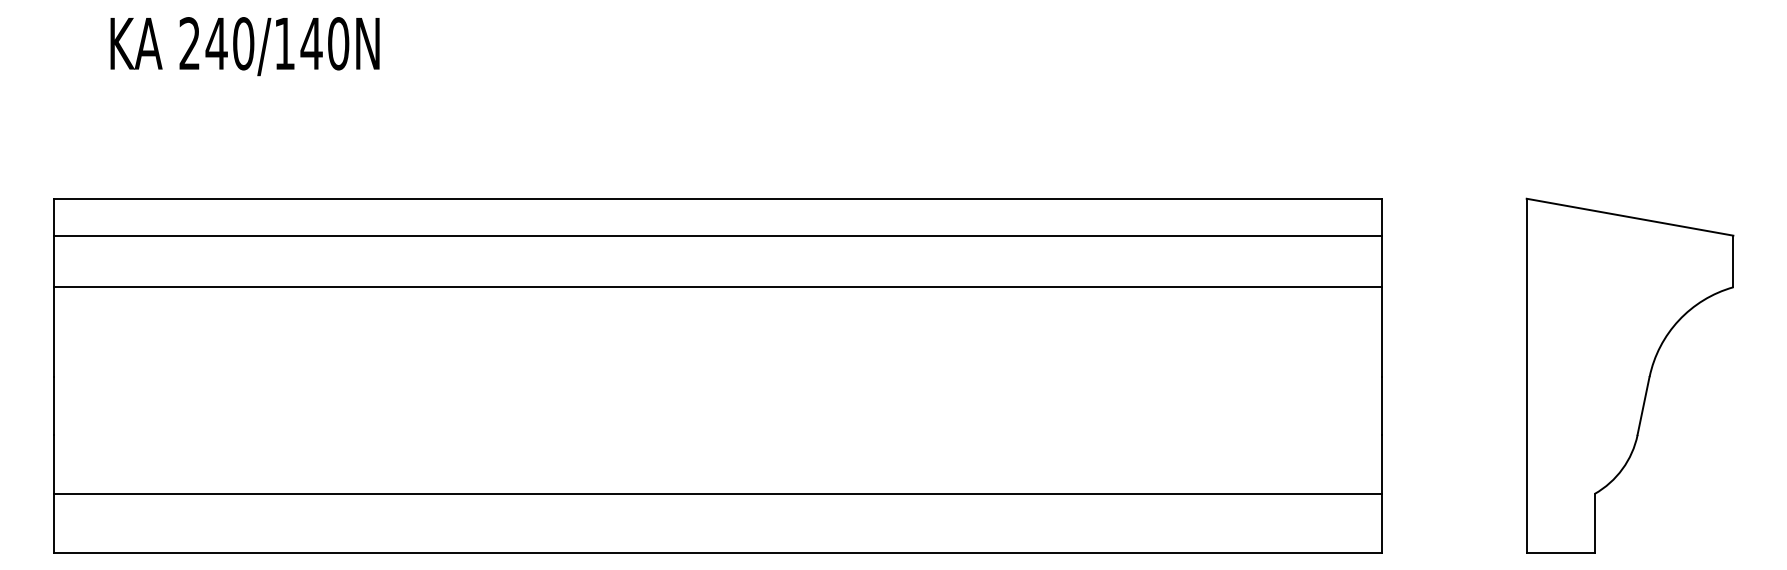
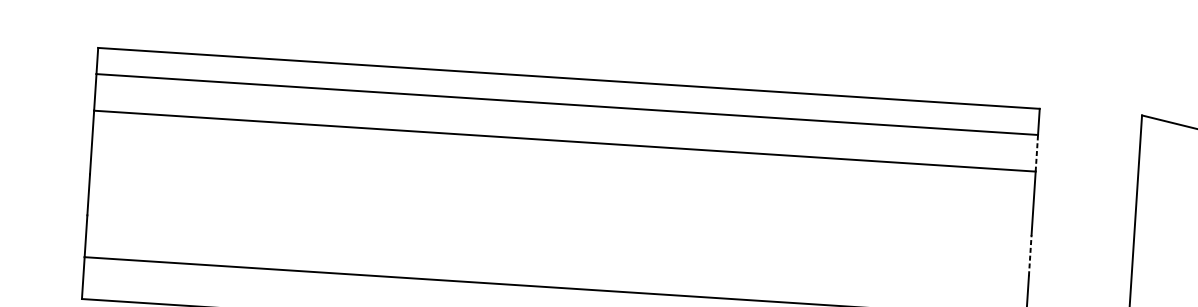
line: (1382, 261) -> (1037, 153), solid -> dashed
line: (1382, 406) -> (1030, 256), solid -> dashed

